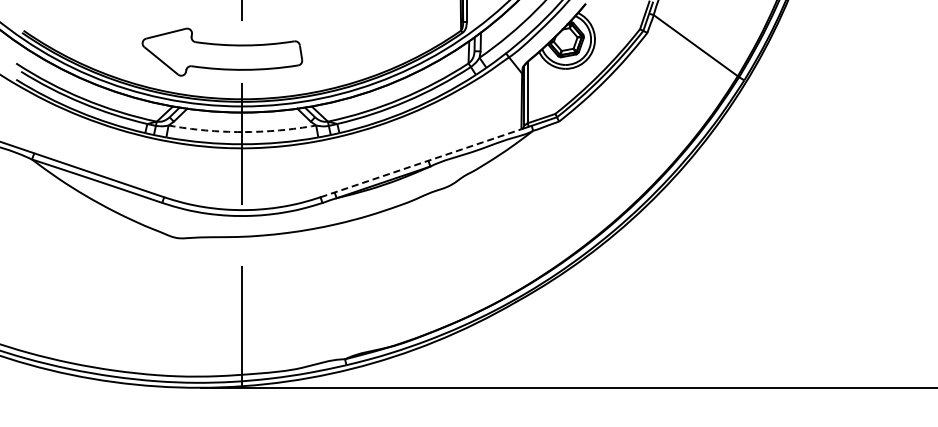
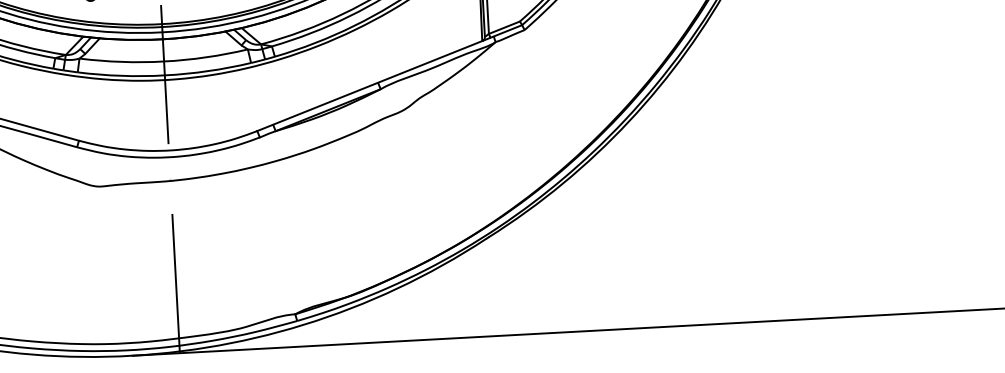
arc: (242, 132) -> (164, 62), dashed -> solid
line: (421, 163) -> (370, 86), dashed -> solid

